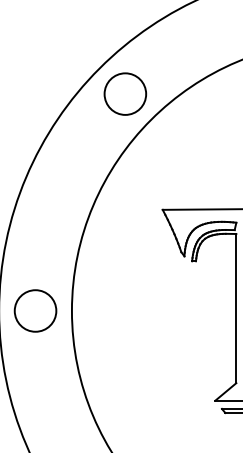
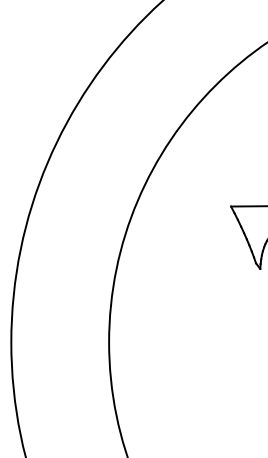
circle: (125, 93) -> (181, 50), removed
circle: (35, 310) -> (60, 341), removed

